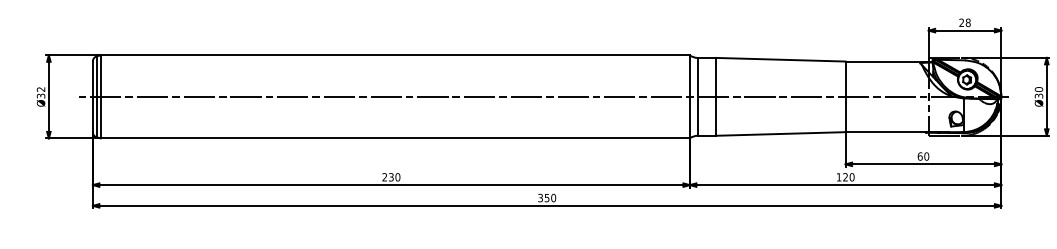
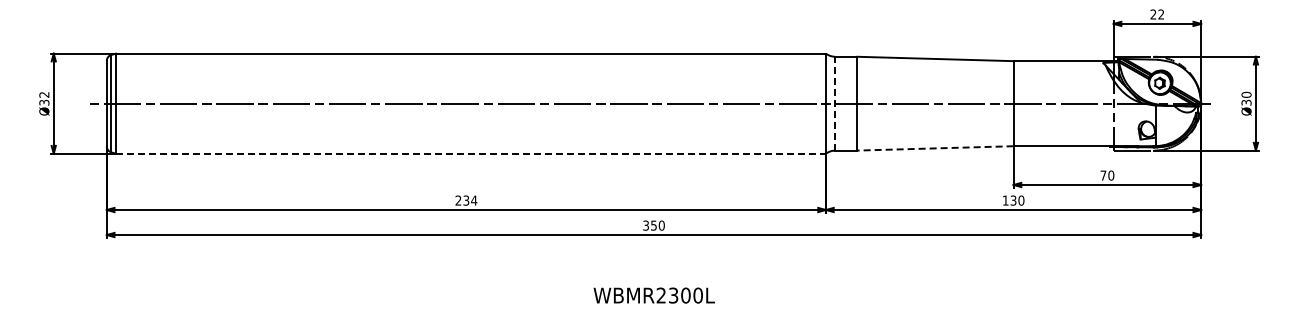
text: (968, 22) -> (1161, 14), 28 -> 22
line: (697, 96) -> (835, 103), solid -> dashed
line: (779, 134) -> (934, 148), solid -> dashed
line: (395, 138) -> (471, 153), solid -> dashed
text: (920, 156) -> (1103, 175), 60 -> 70
text: (398, 177) -> (474, 200), 230 -> 234
text: (845, 177) -> (1013, 200), 120 -> 130

